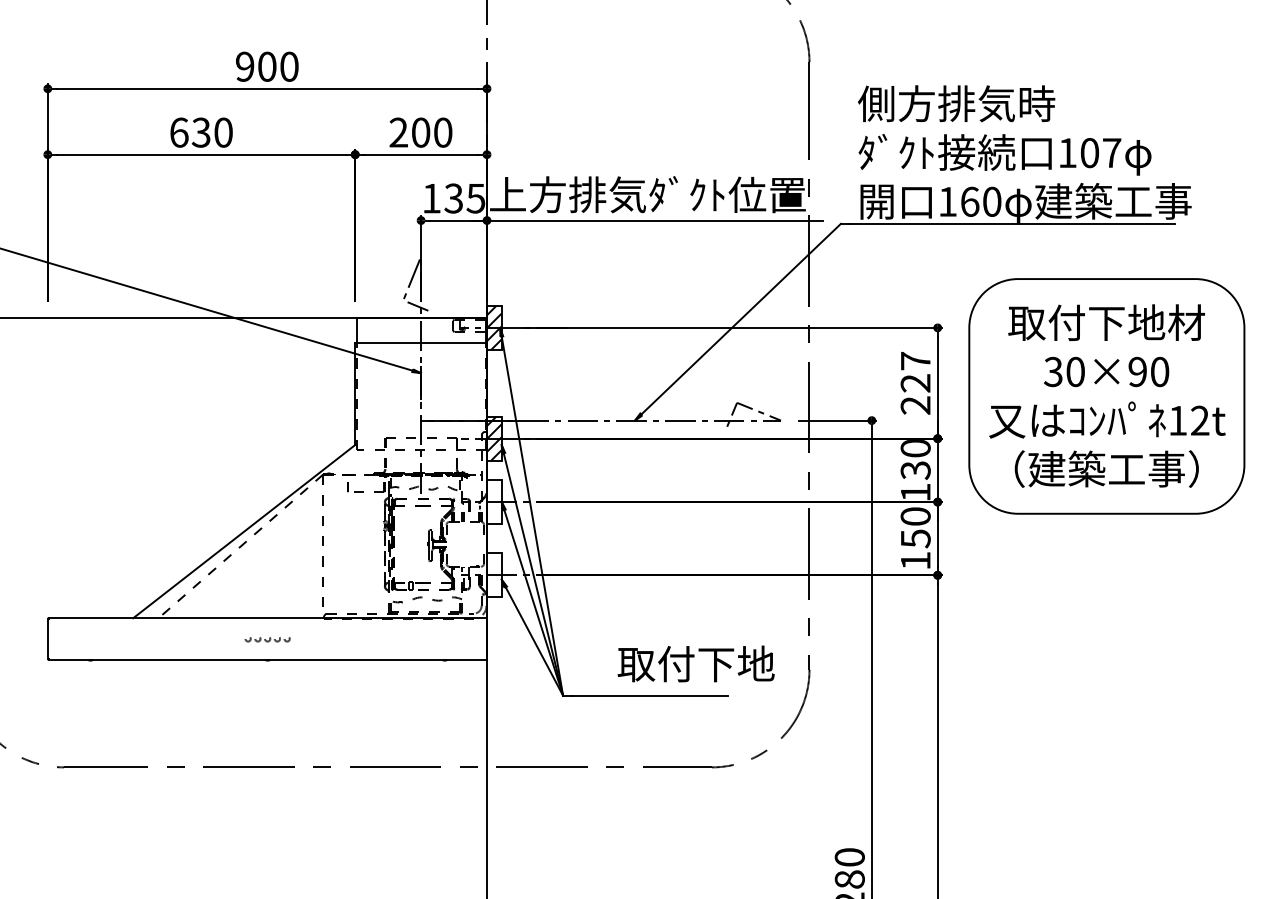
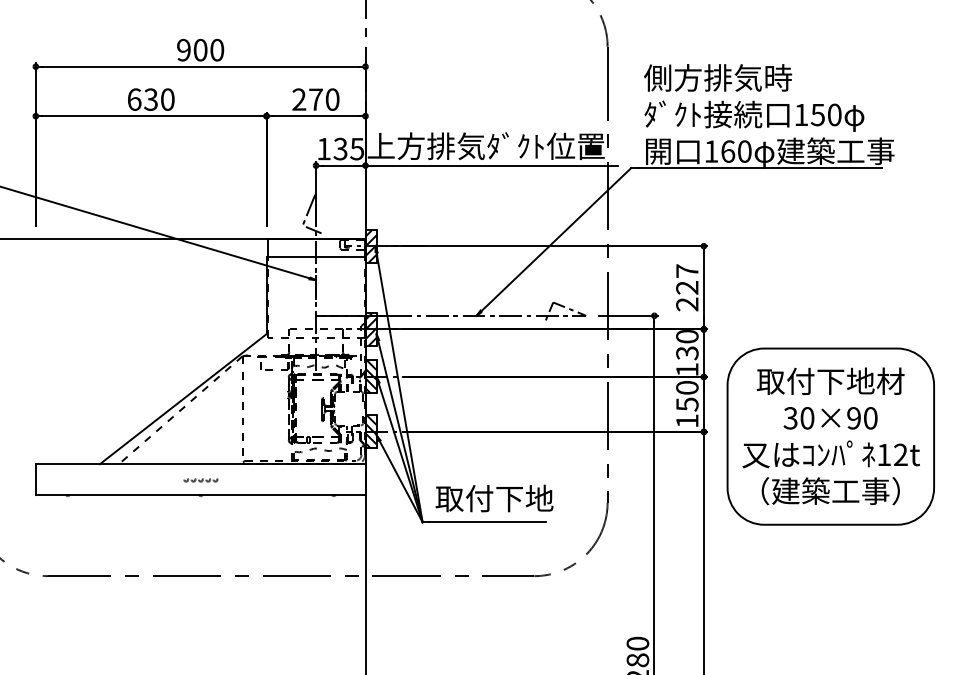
text: (420, 132) -> (315, 99), 200 -> 270
text: (1099, 152) -> (825, 114), 107 -> 150
part: (1106, 396) -> (830, 436), moved
hatch: (493, 501) -> (370, 376), added
hatch: (493, 574) -> (370, 431), added
text: (696, 663) -> (494, 498), moved

